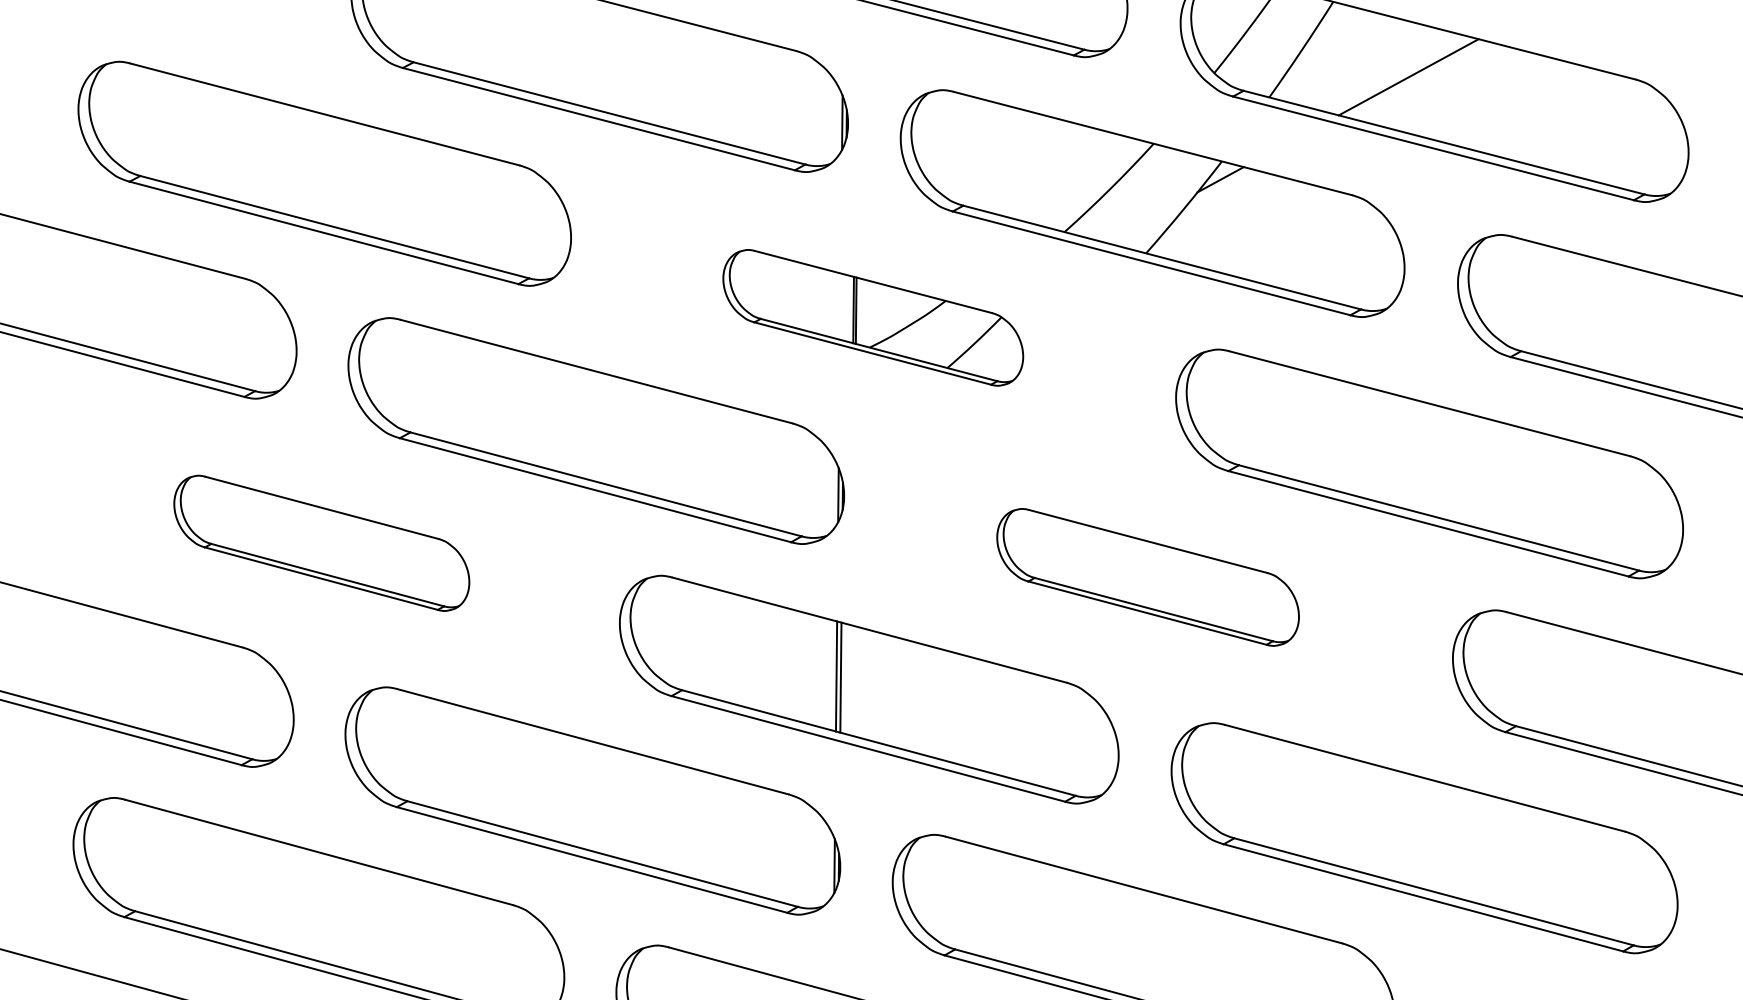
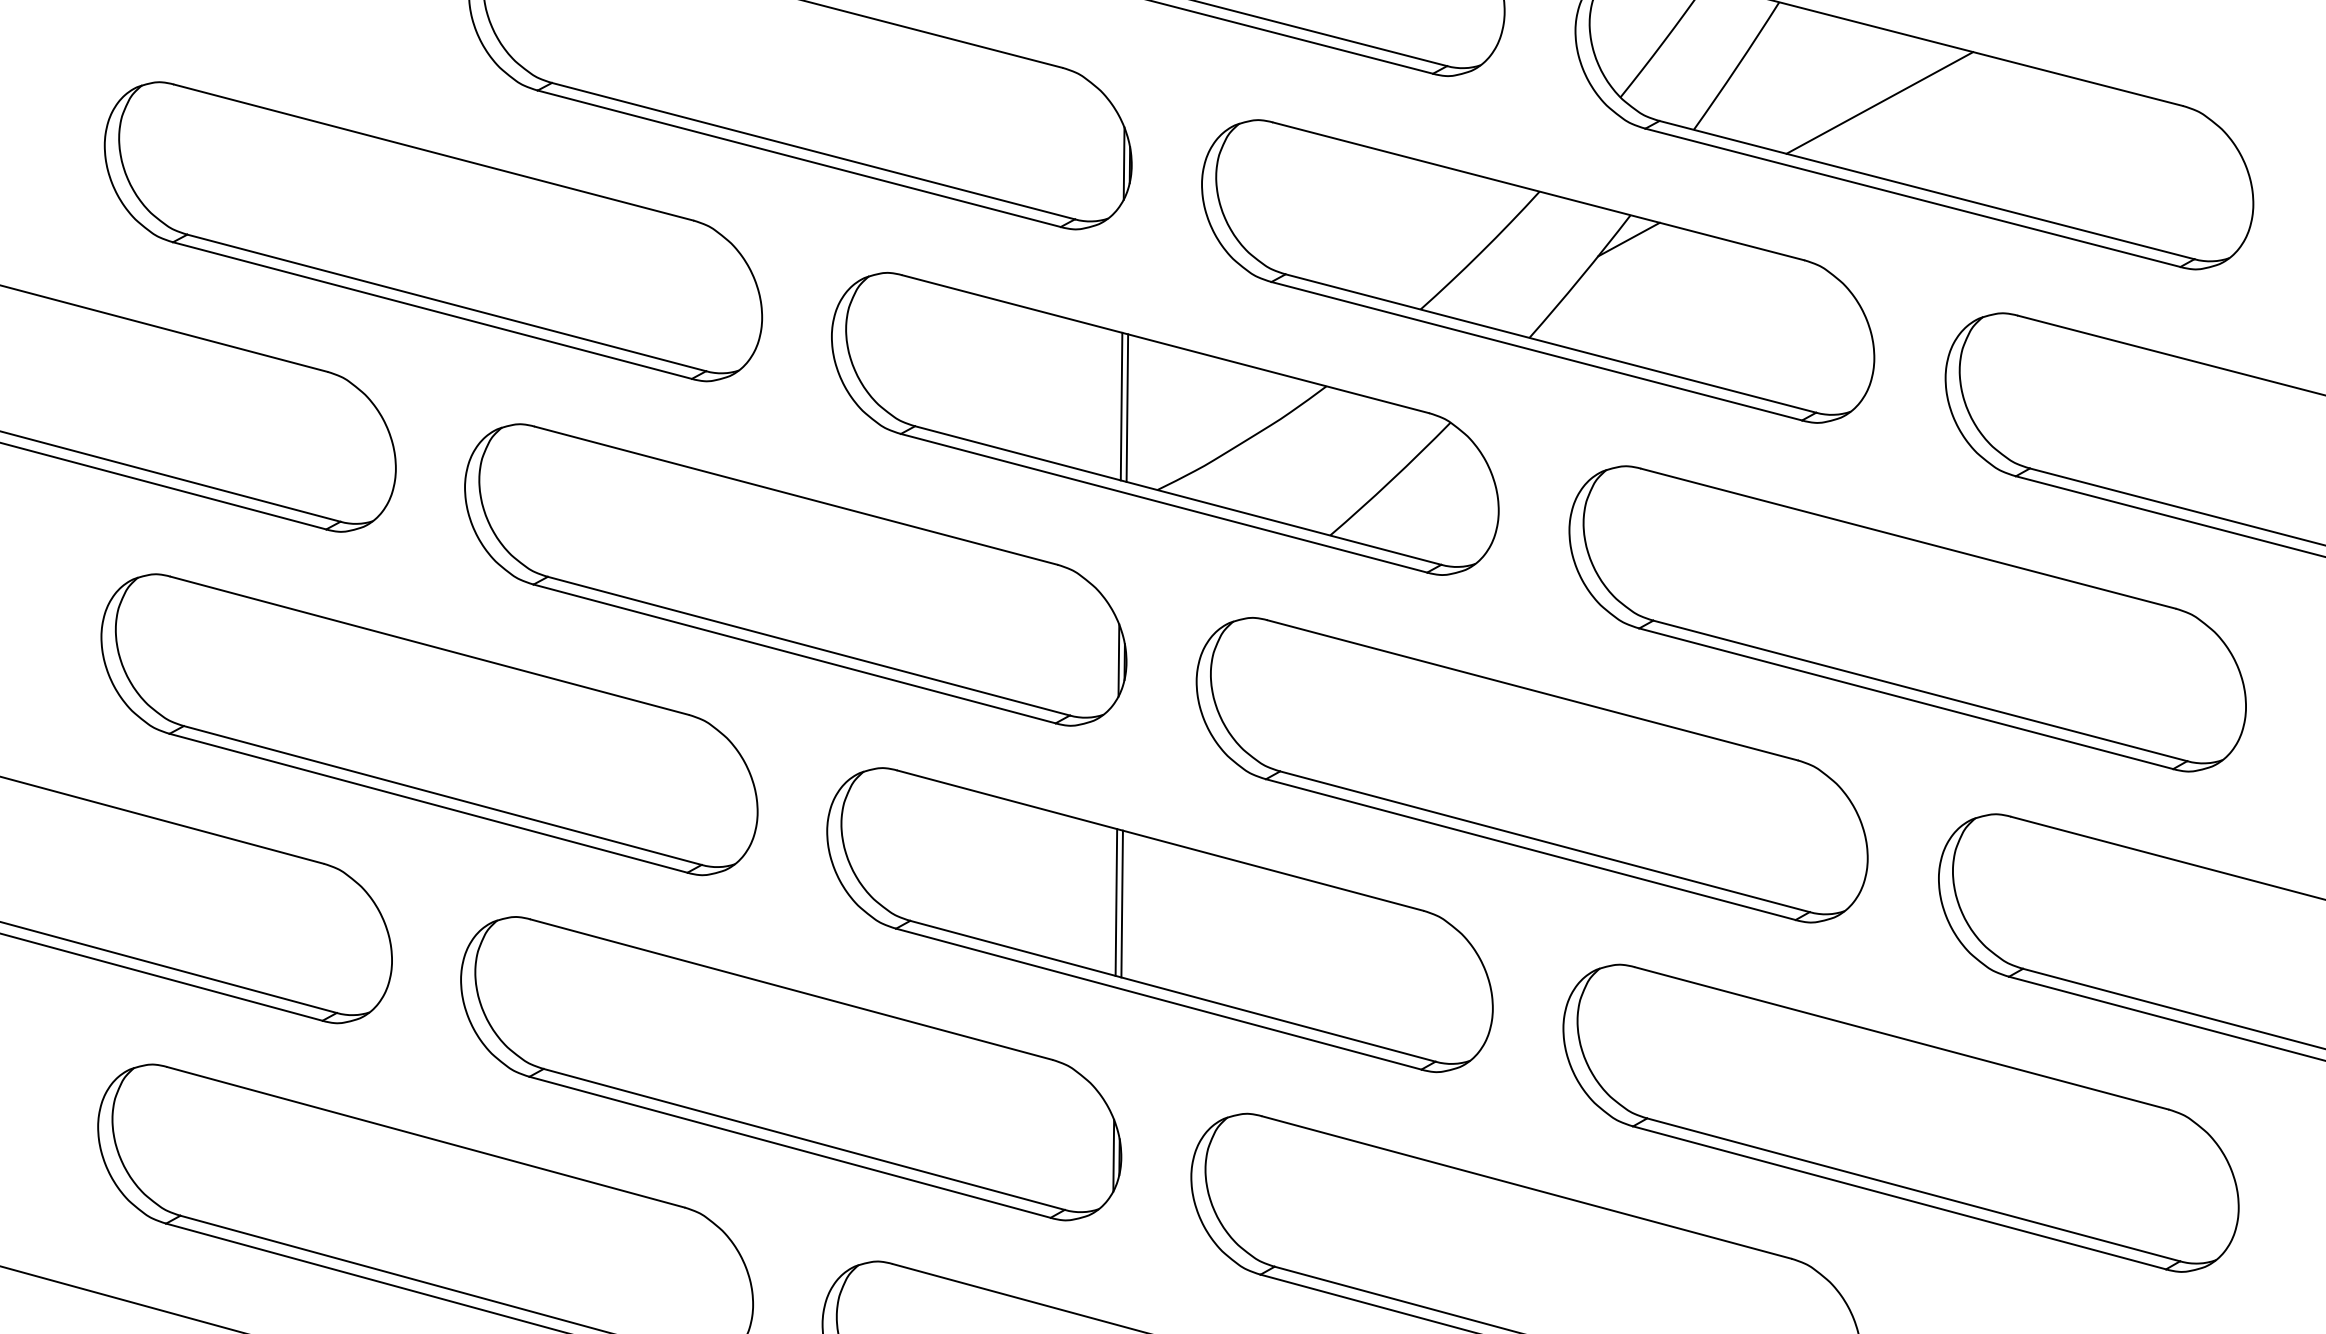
part: (873, 317) -> (1165, 423), size x1.67
part: (321, 543) -> (429, 724), size x1.67
part: (1147, 577) -> (1531, 770), size x1.67

